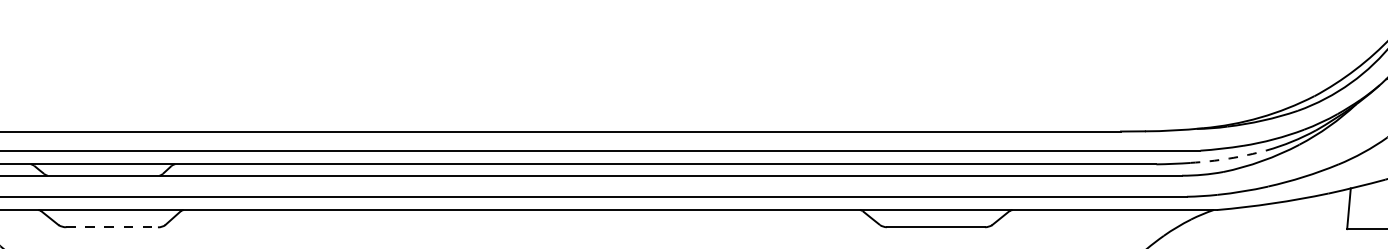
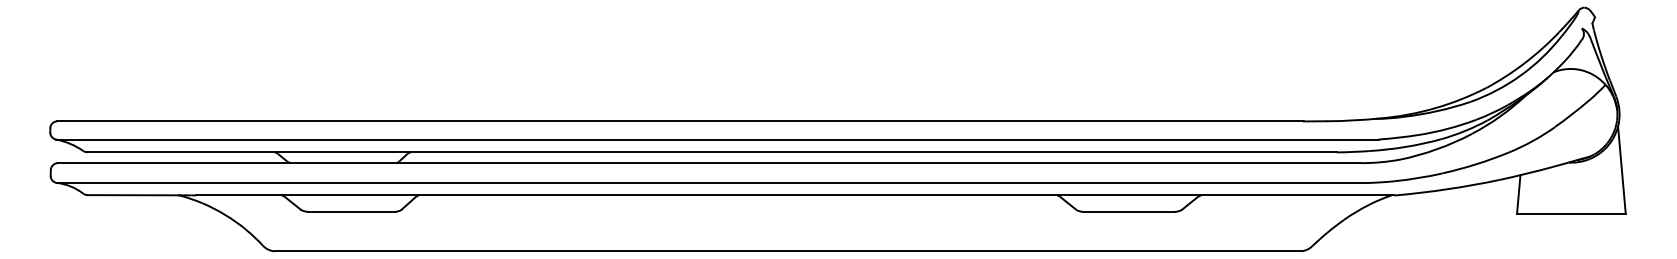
arc: (1228, 158) -> (1405, 146), dashed -> solid
line: (112, 226) -> (351, 211), dashed -> solid

